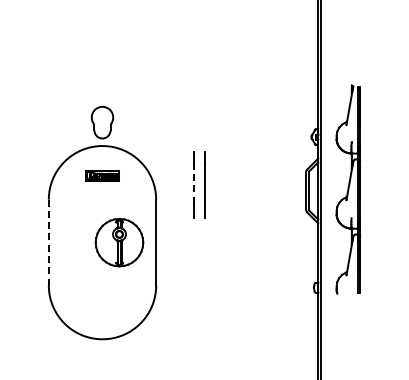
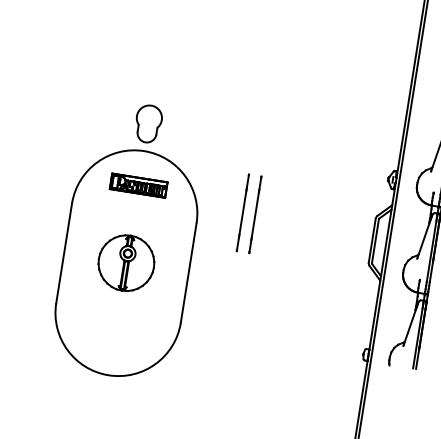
part: (102, 175) -> (138, 185), size x1.43
line: (193, 184) -> (242, 212), dashed -> solid
line: (48, 242) -> (63, 253), dashed -> solid
part: (119, 242) -> (126, 263), moved

